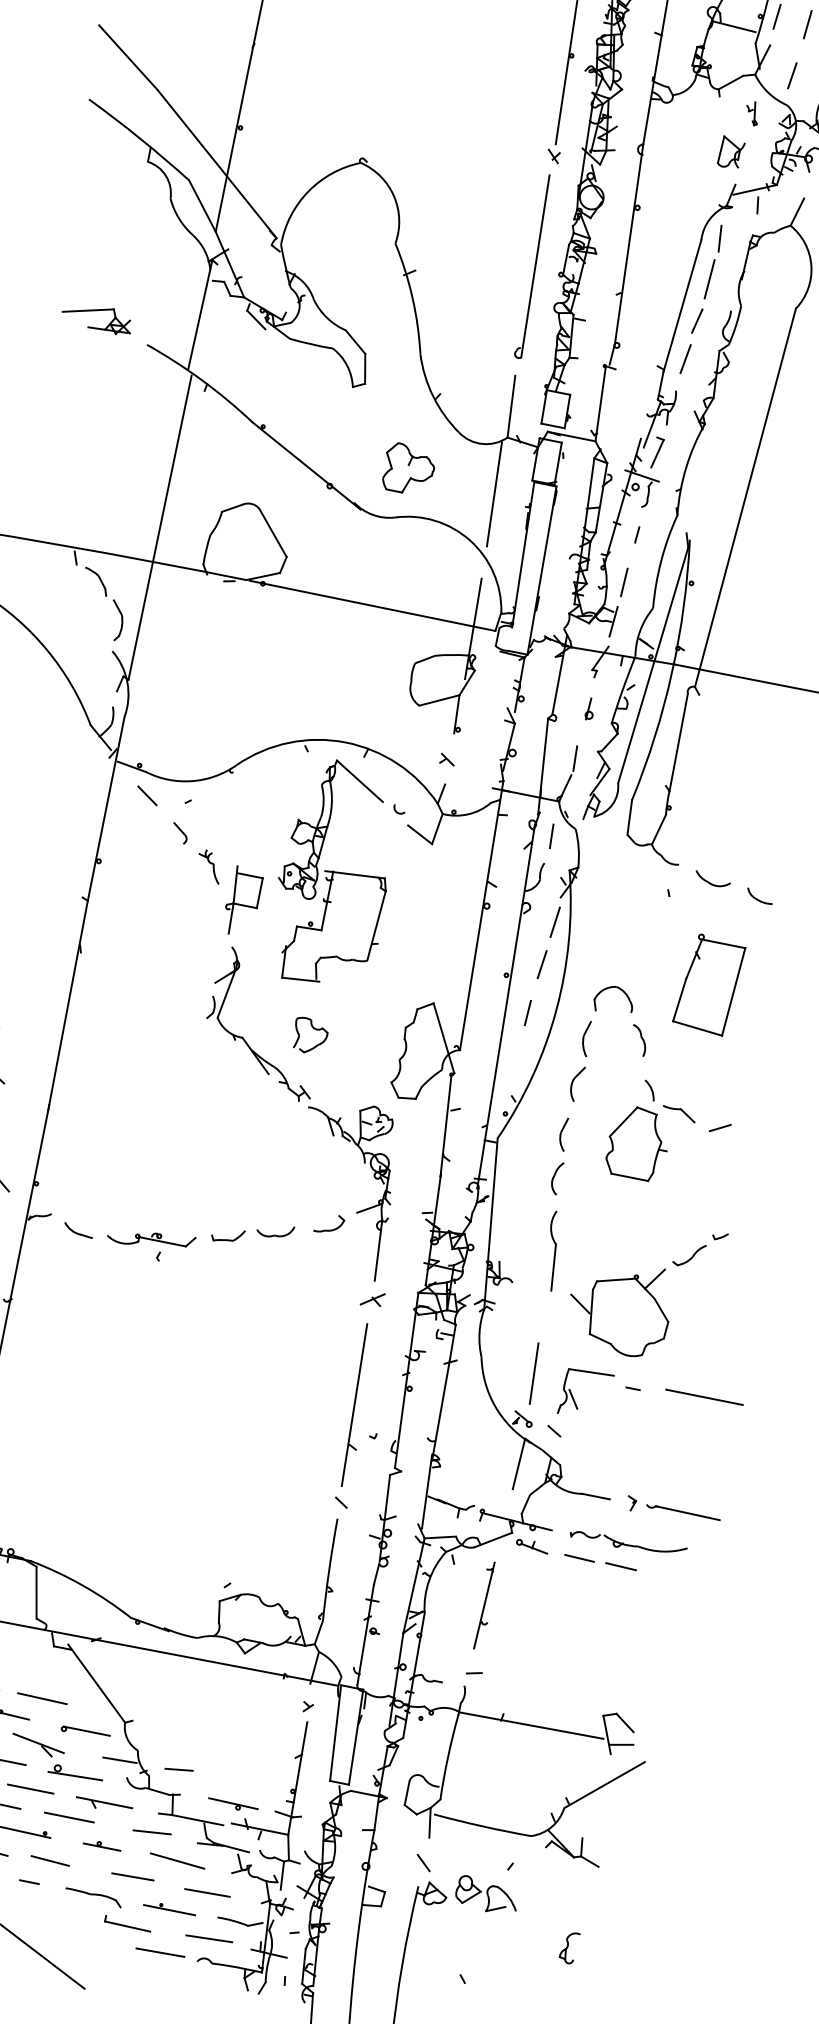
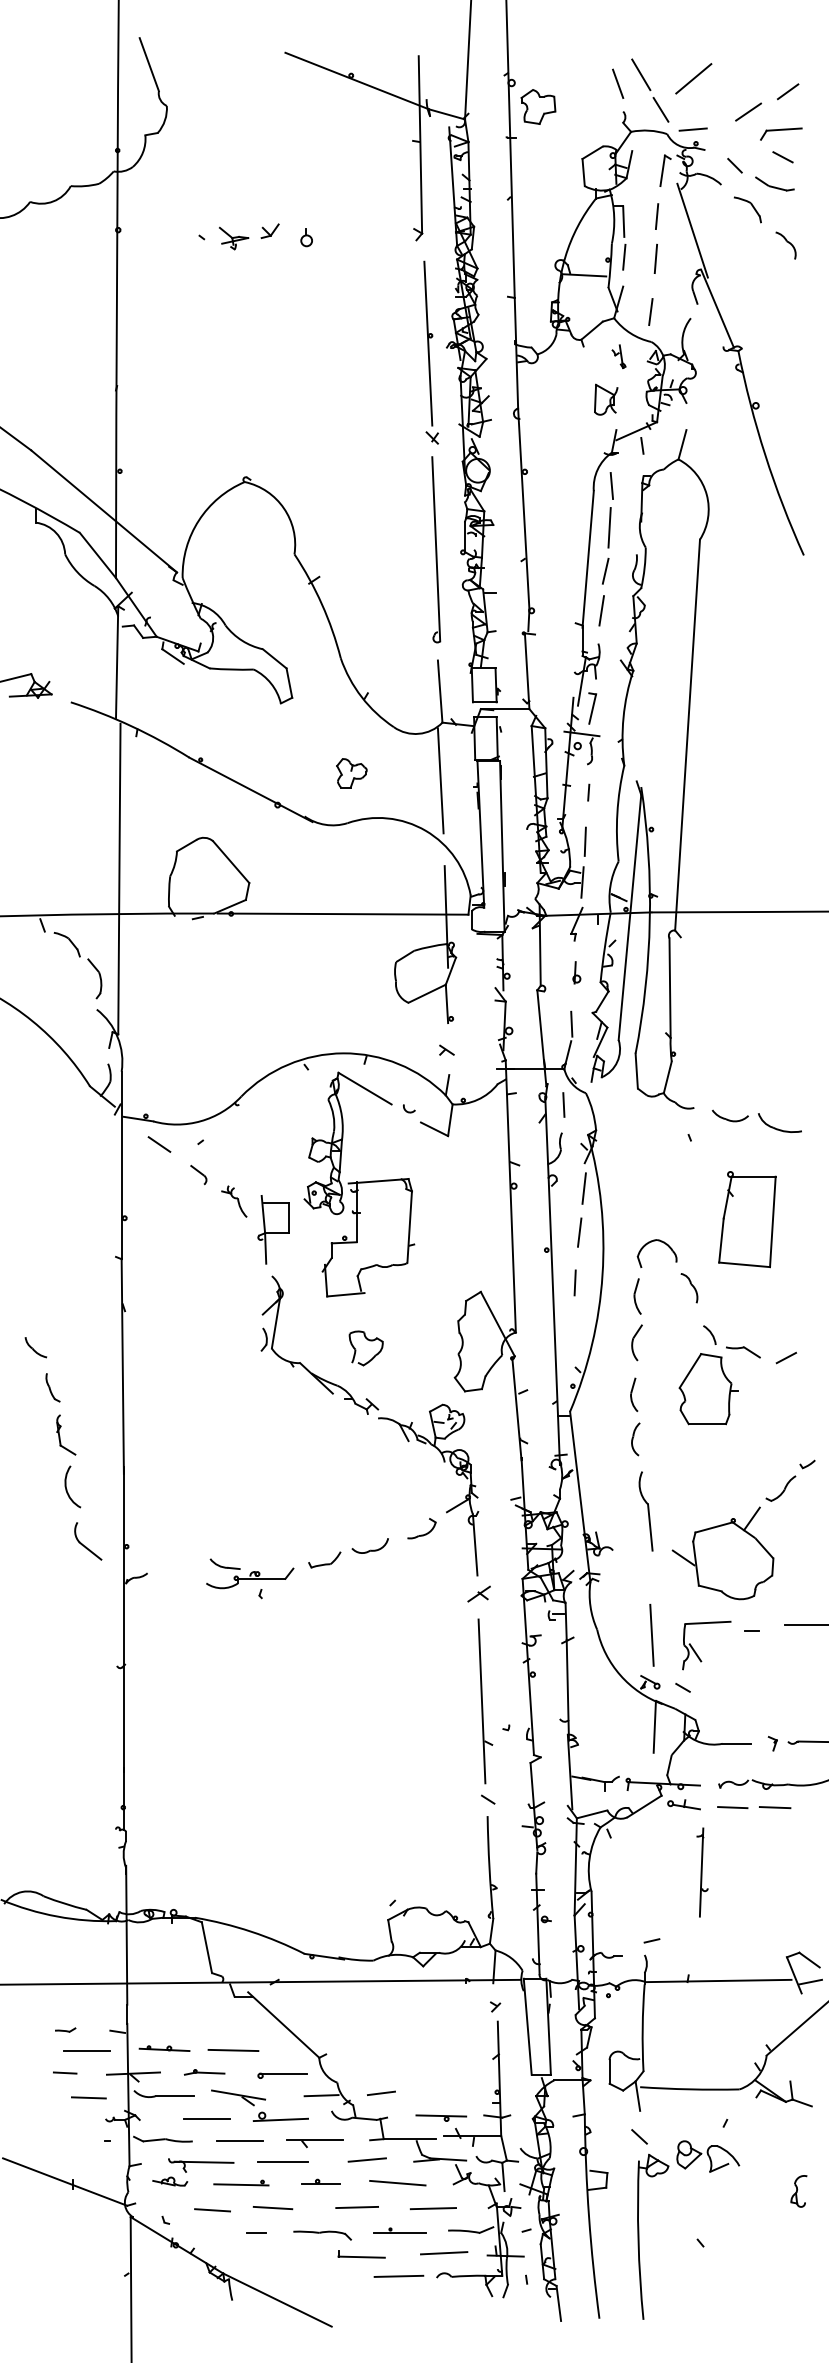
part: (408, 469) -> (351, 773), size x0.6
part: (759, 895) -> (779, 1122), size x1.6
part: (78, 1229) -> (224, 1563), moved
part: (485, 1605) -> (702, 1872), moved

